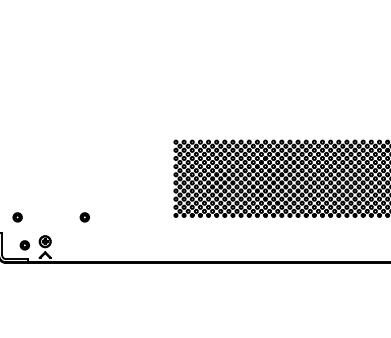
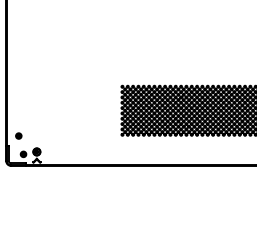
part: (84, 216) -> (62, 135), removed

